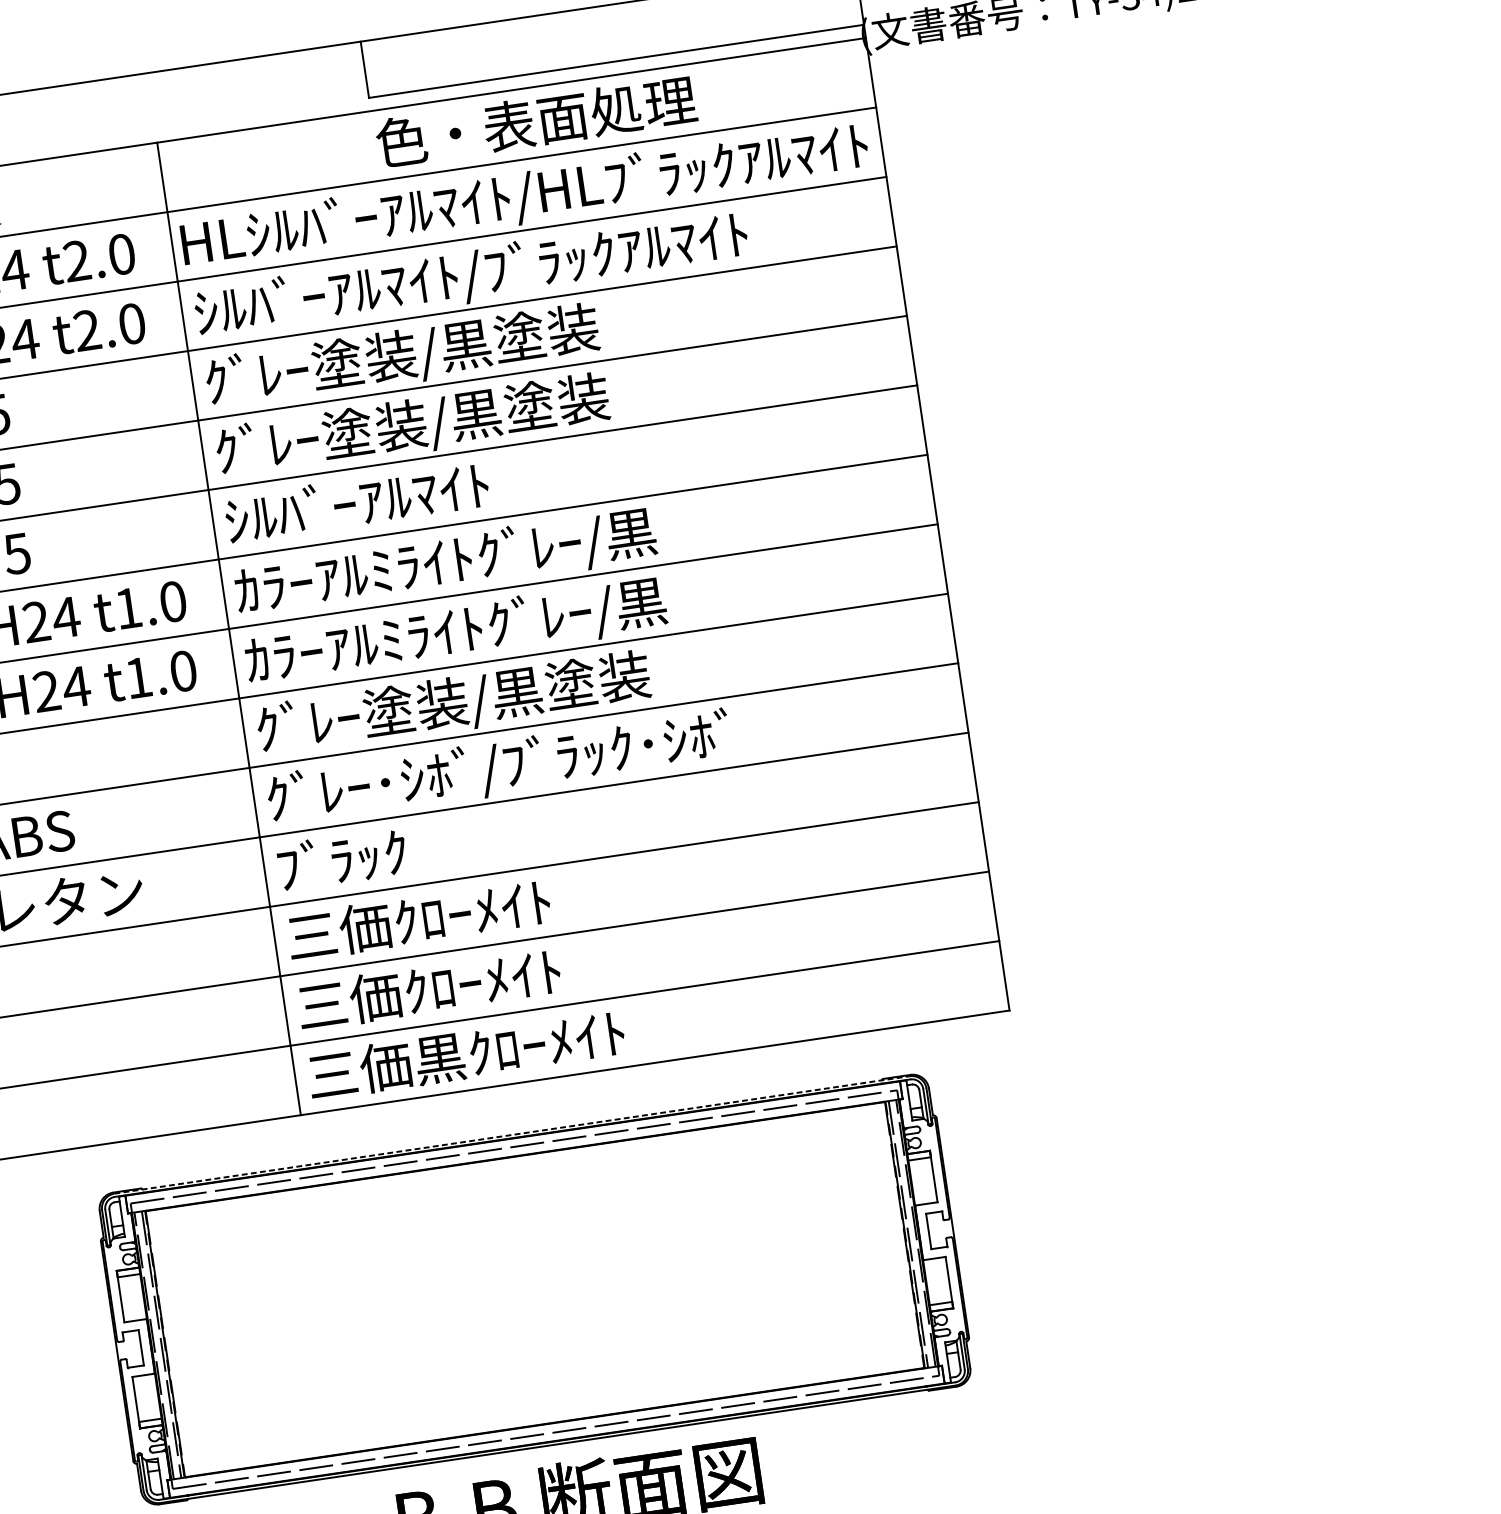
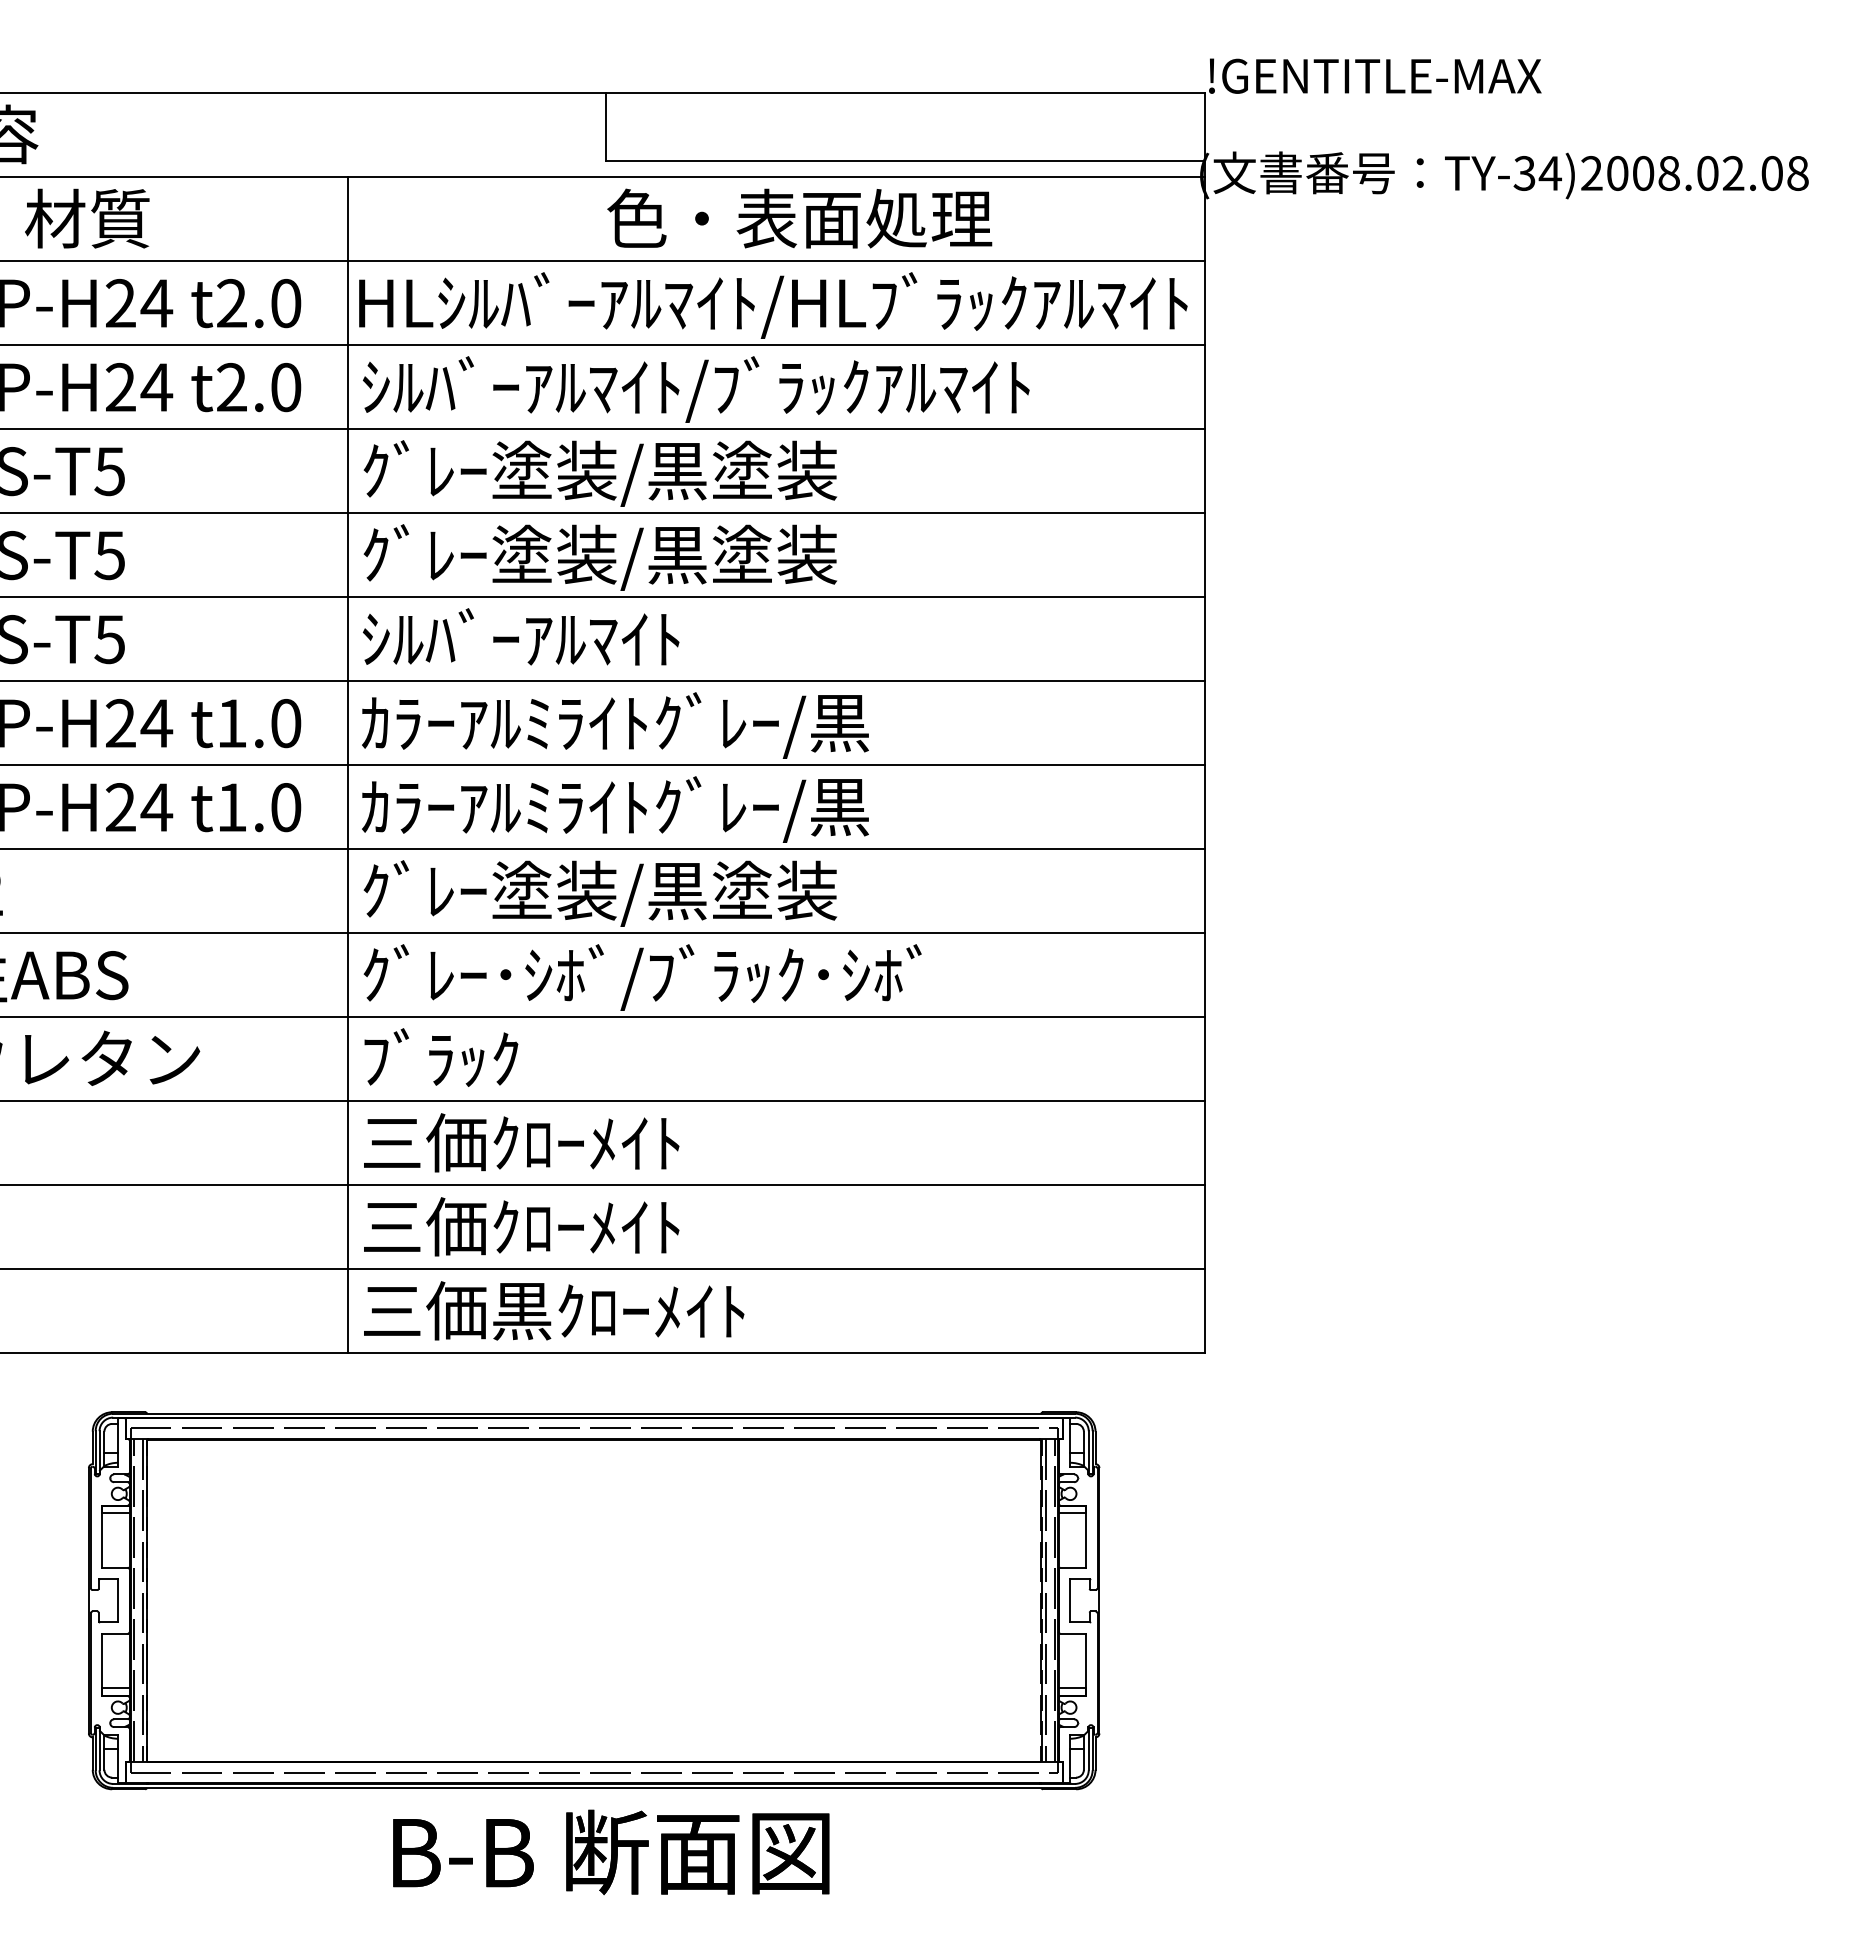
line: (512, 1134) -> (594, 1413), dashed -> solid

